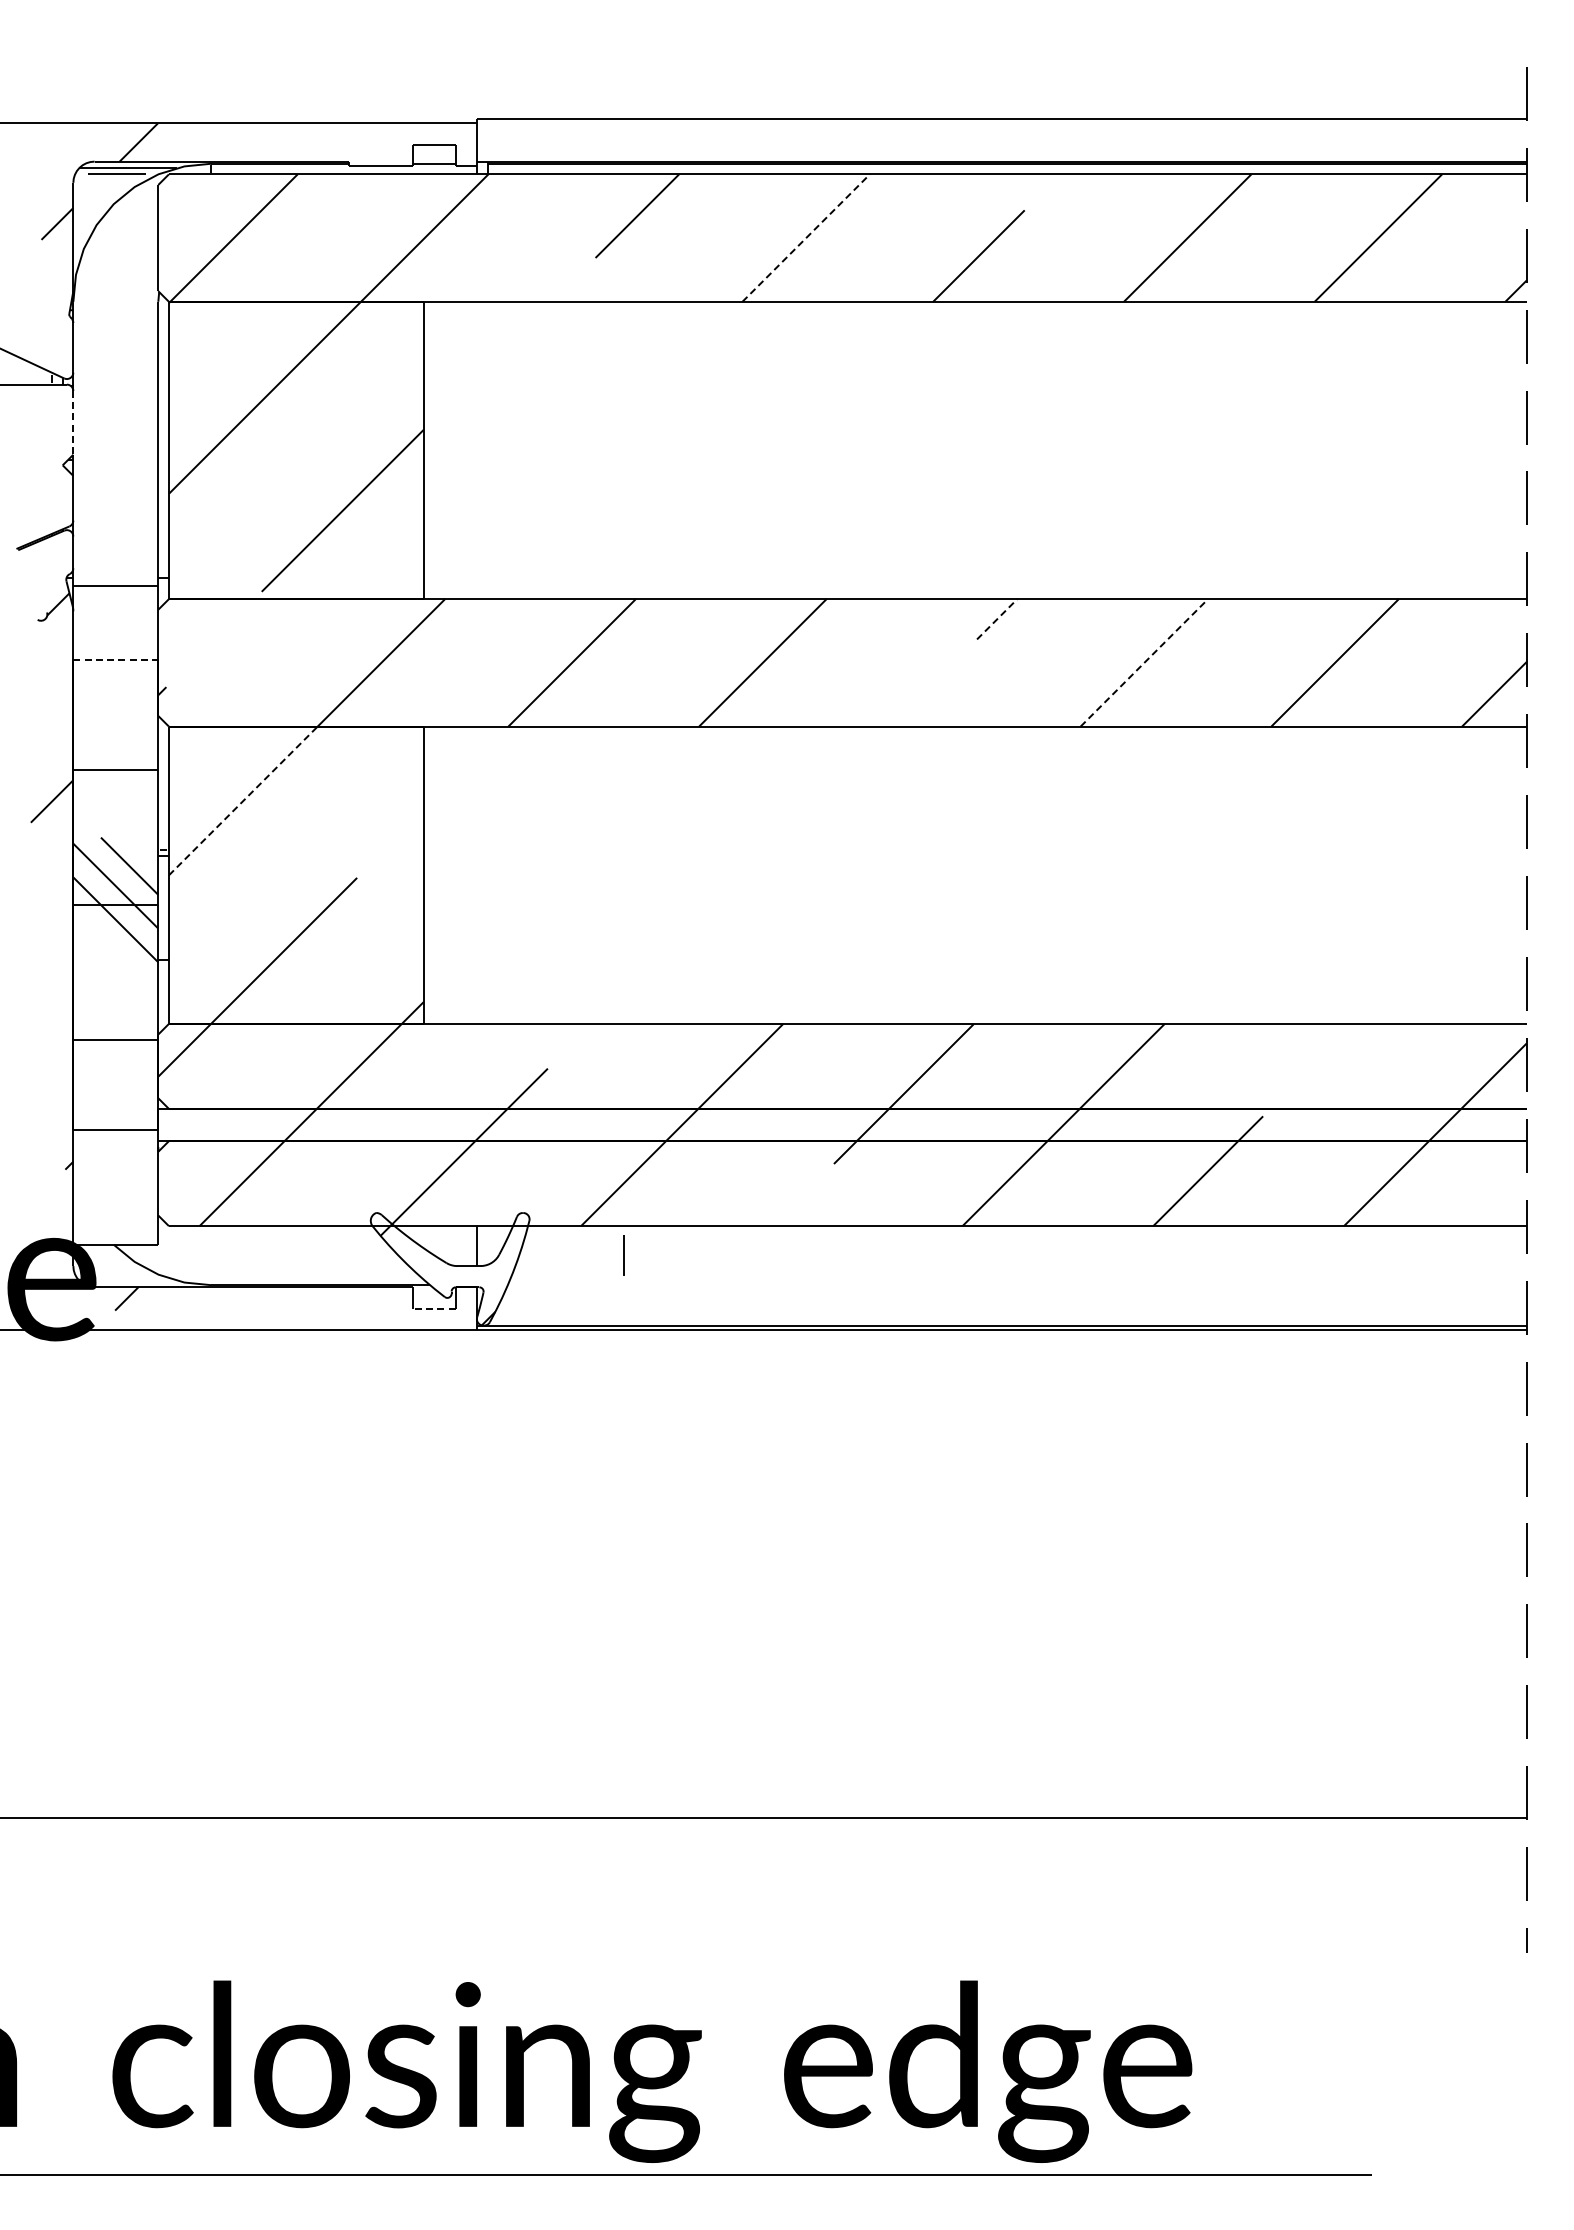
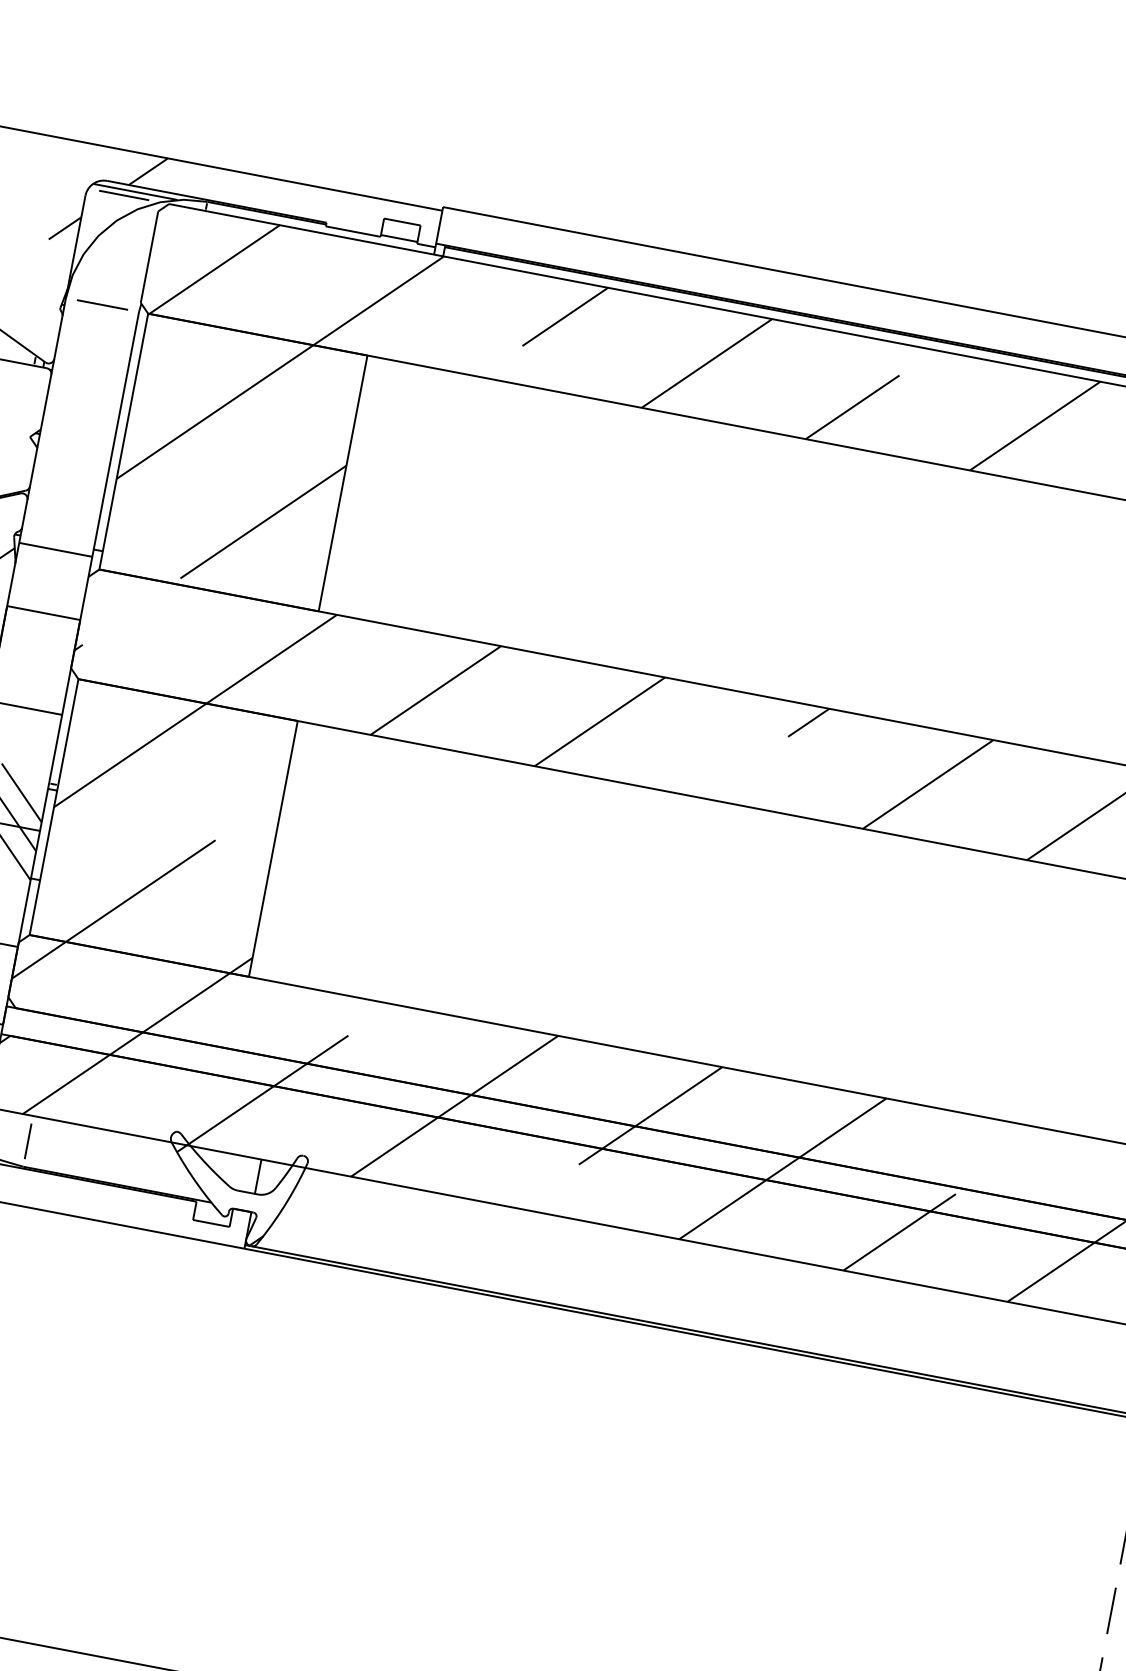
line: (806, 237) -> (707, 363), dashed -> solid
line: (115, 301) -> (102, 304), added
line: (73, 422) -> (46, 401), dashed -> solid
line: (997, 619) -> (808, 723), dashed -> solid
line: (116, 659) -> (44, 612), dashed -> solid
line: (1144, 662) -> (928, 784), dashed -> solid
line: (243, 800) -> (130, 755), dashed -> solid
line: (623, 1255) -> (27, 1141), moved
line: (433, 1308) -> (210, 1223), dashed -> solid

